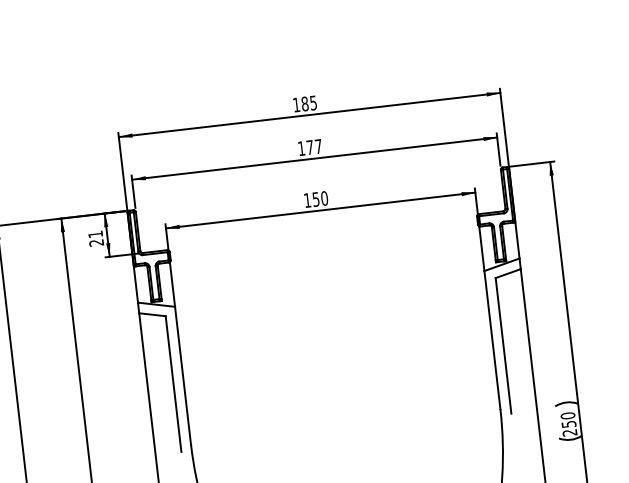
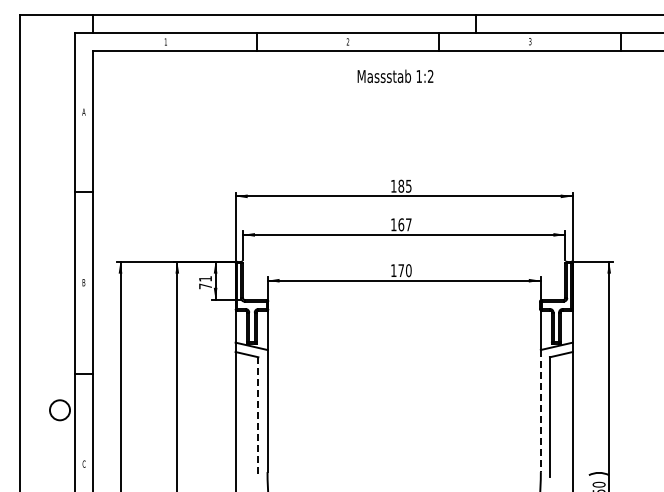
text: (310, 147) -> (401, 224), 177 -> 167
text: (315, 199) -> (400, 270), 150 -> 170
text: (96, 243) -> (205, 286), 21 -> 71
line: (492, 340) -> (540, 411), solid -> dashed
line: (173, 384) -> (258, 417), solid -> dashed

